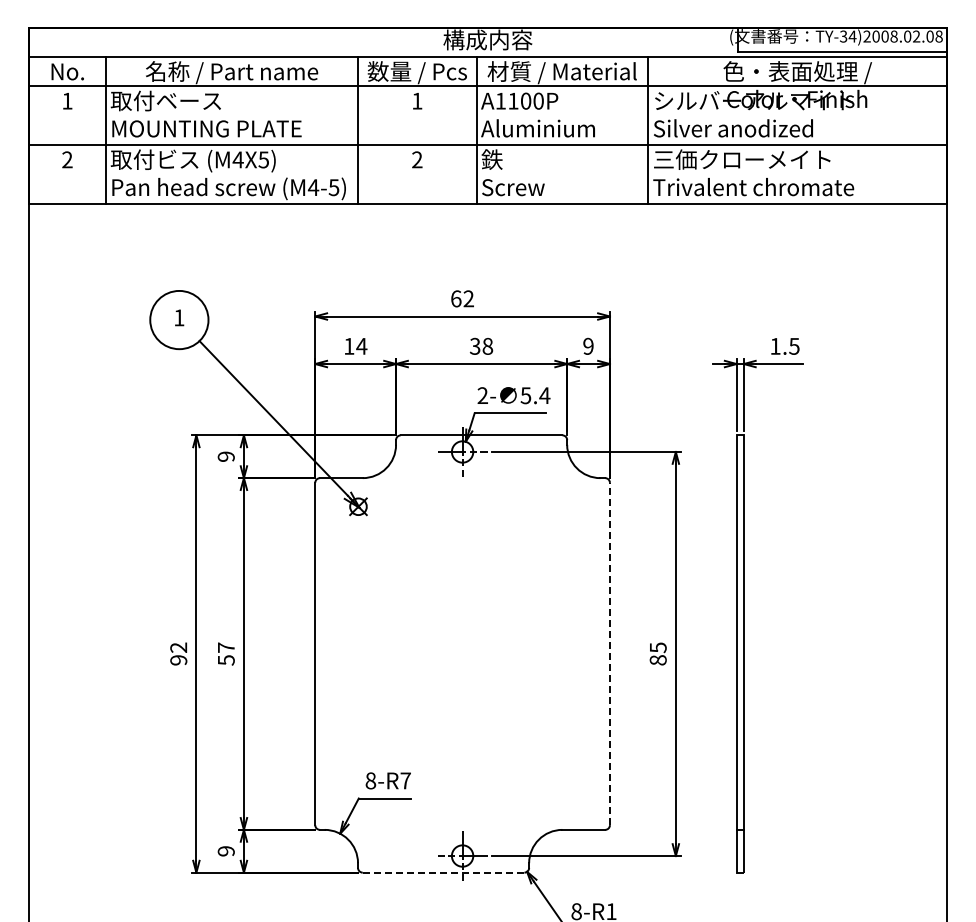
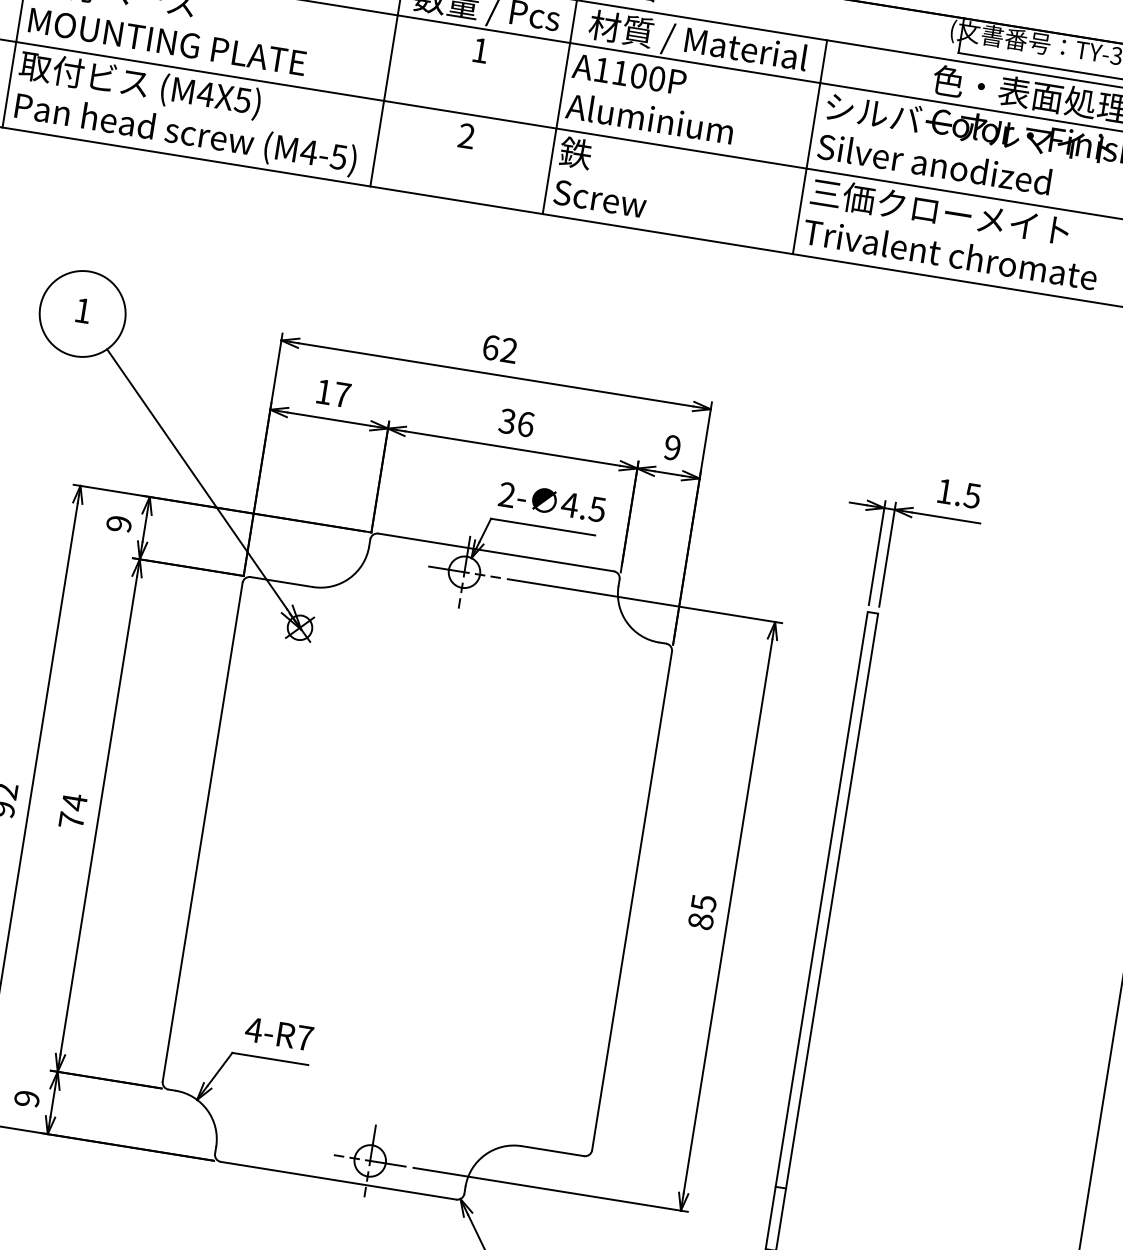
text: (487, 345) -> (525, 422), 38 -> 36
text: (361, 346) -> (341, 394), 14 -> 17
text: (535, 395) -> (583, 506), 5.4 -> 4.5
text: (226, 653) -> (73, 810), 57 -> 74
line: (609, 653) -> (631, 900), dashed -> solid
text: (370, 780) -> (253, 1029), 8-R7 -> 4-R7
line: (443, 872) -> (338, 1180), dashed -> solid

